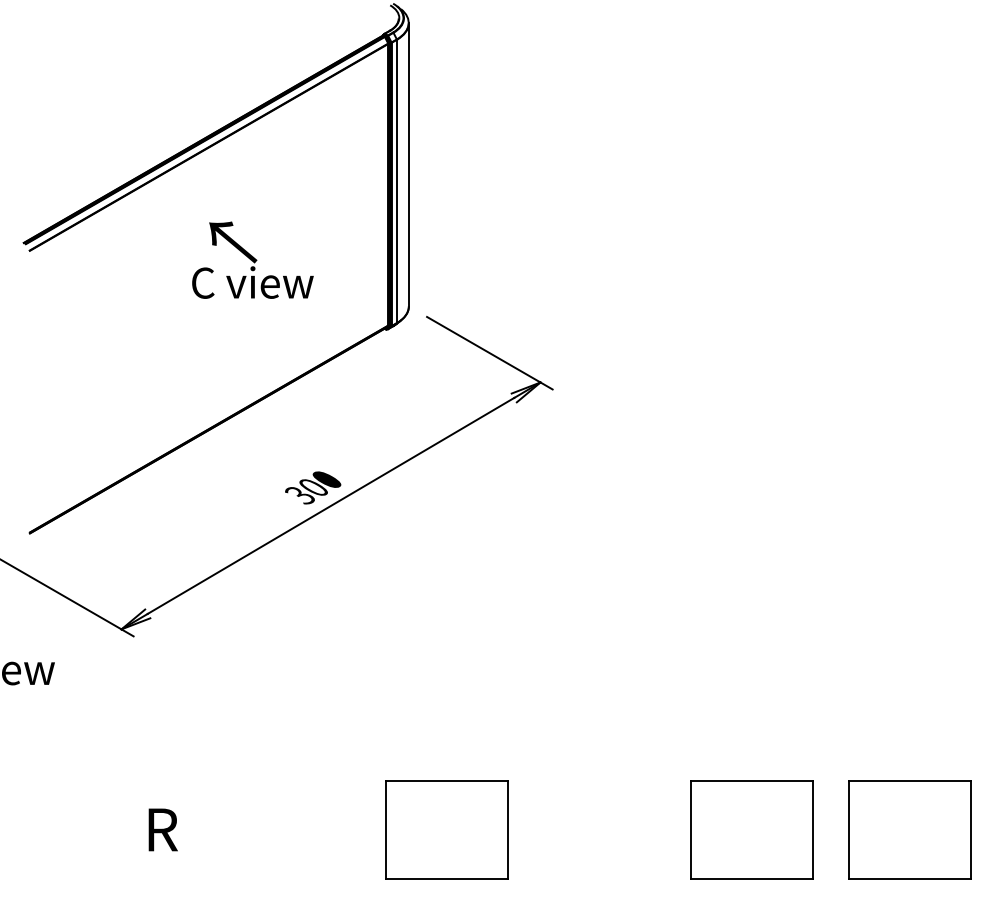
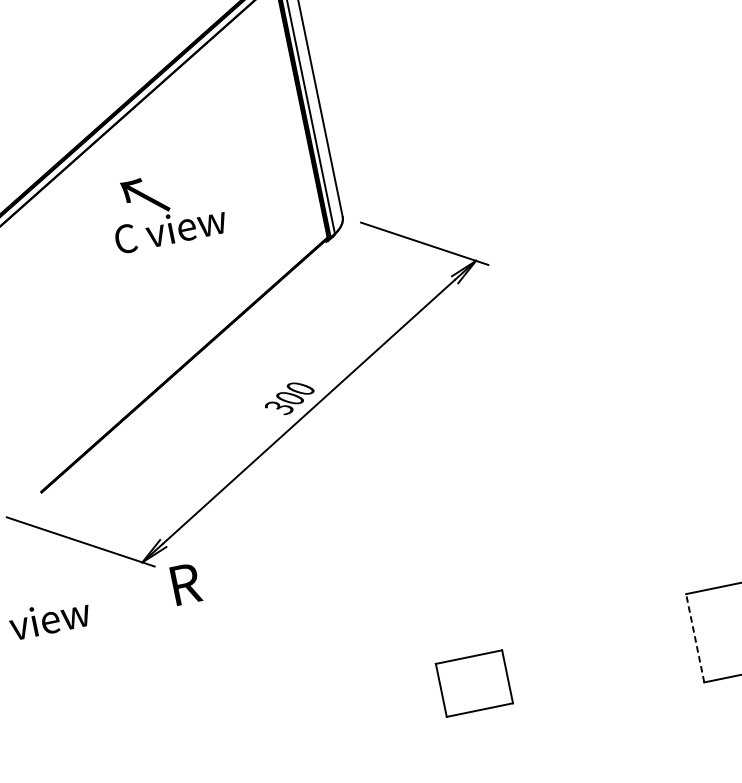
text: (252, 259) -> (165, 208), moved
text: (162, 829) -> (185, 583), moved
part: (446, 829) -> (473, 683), size x0.6
line: (690, 829) -> (694, 637), solid -> dashed

